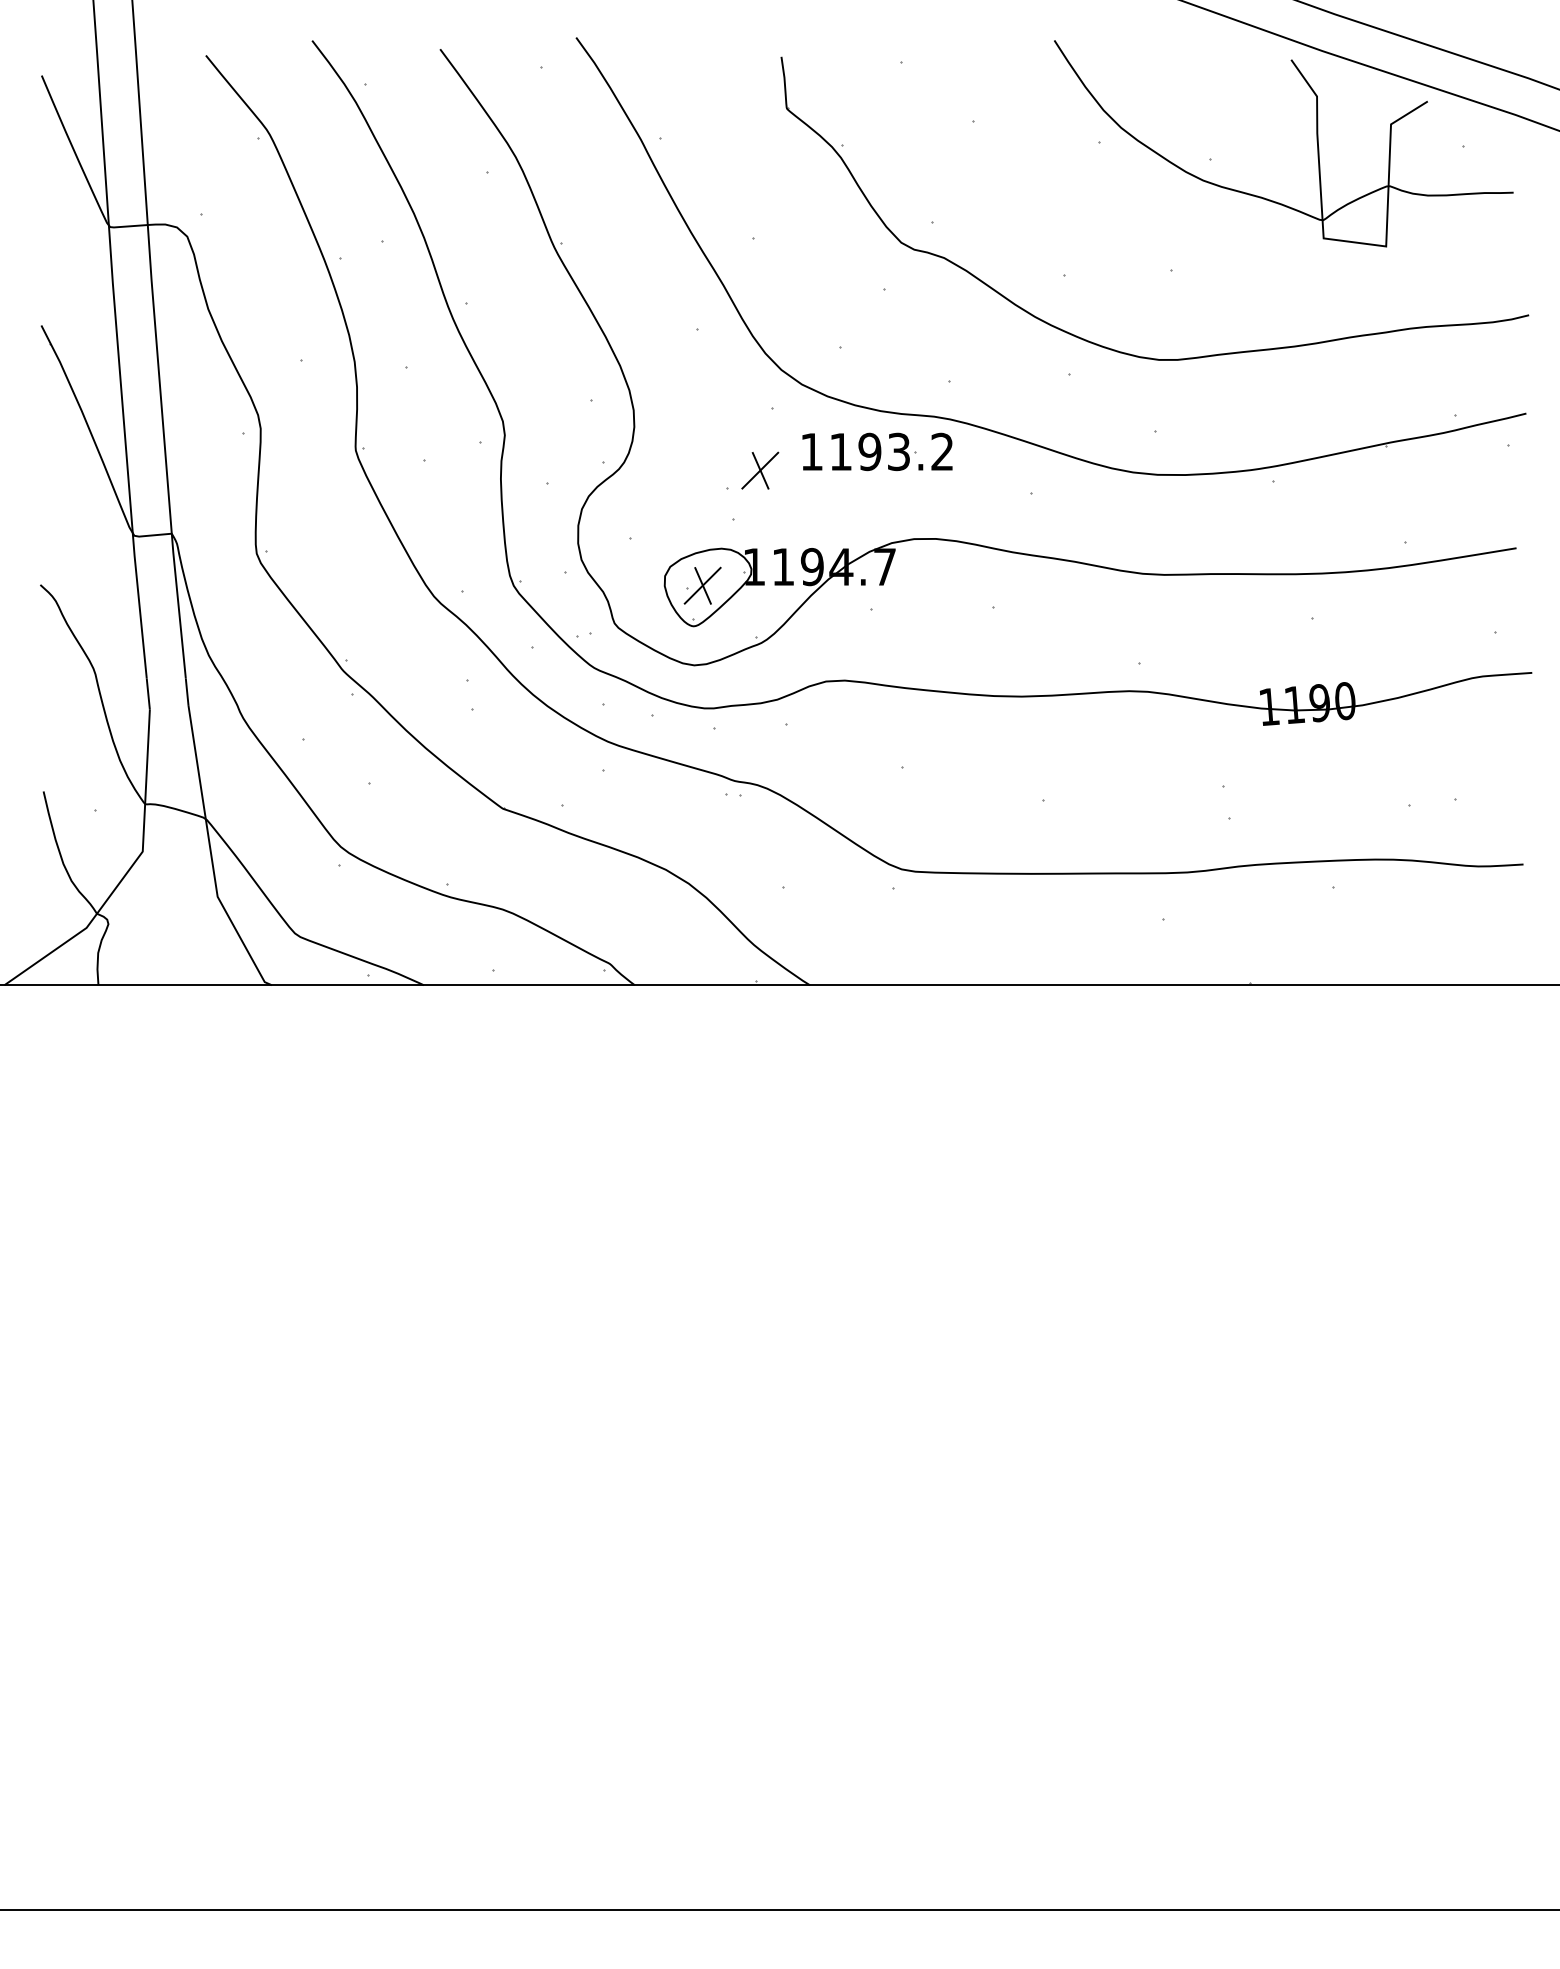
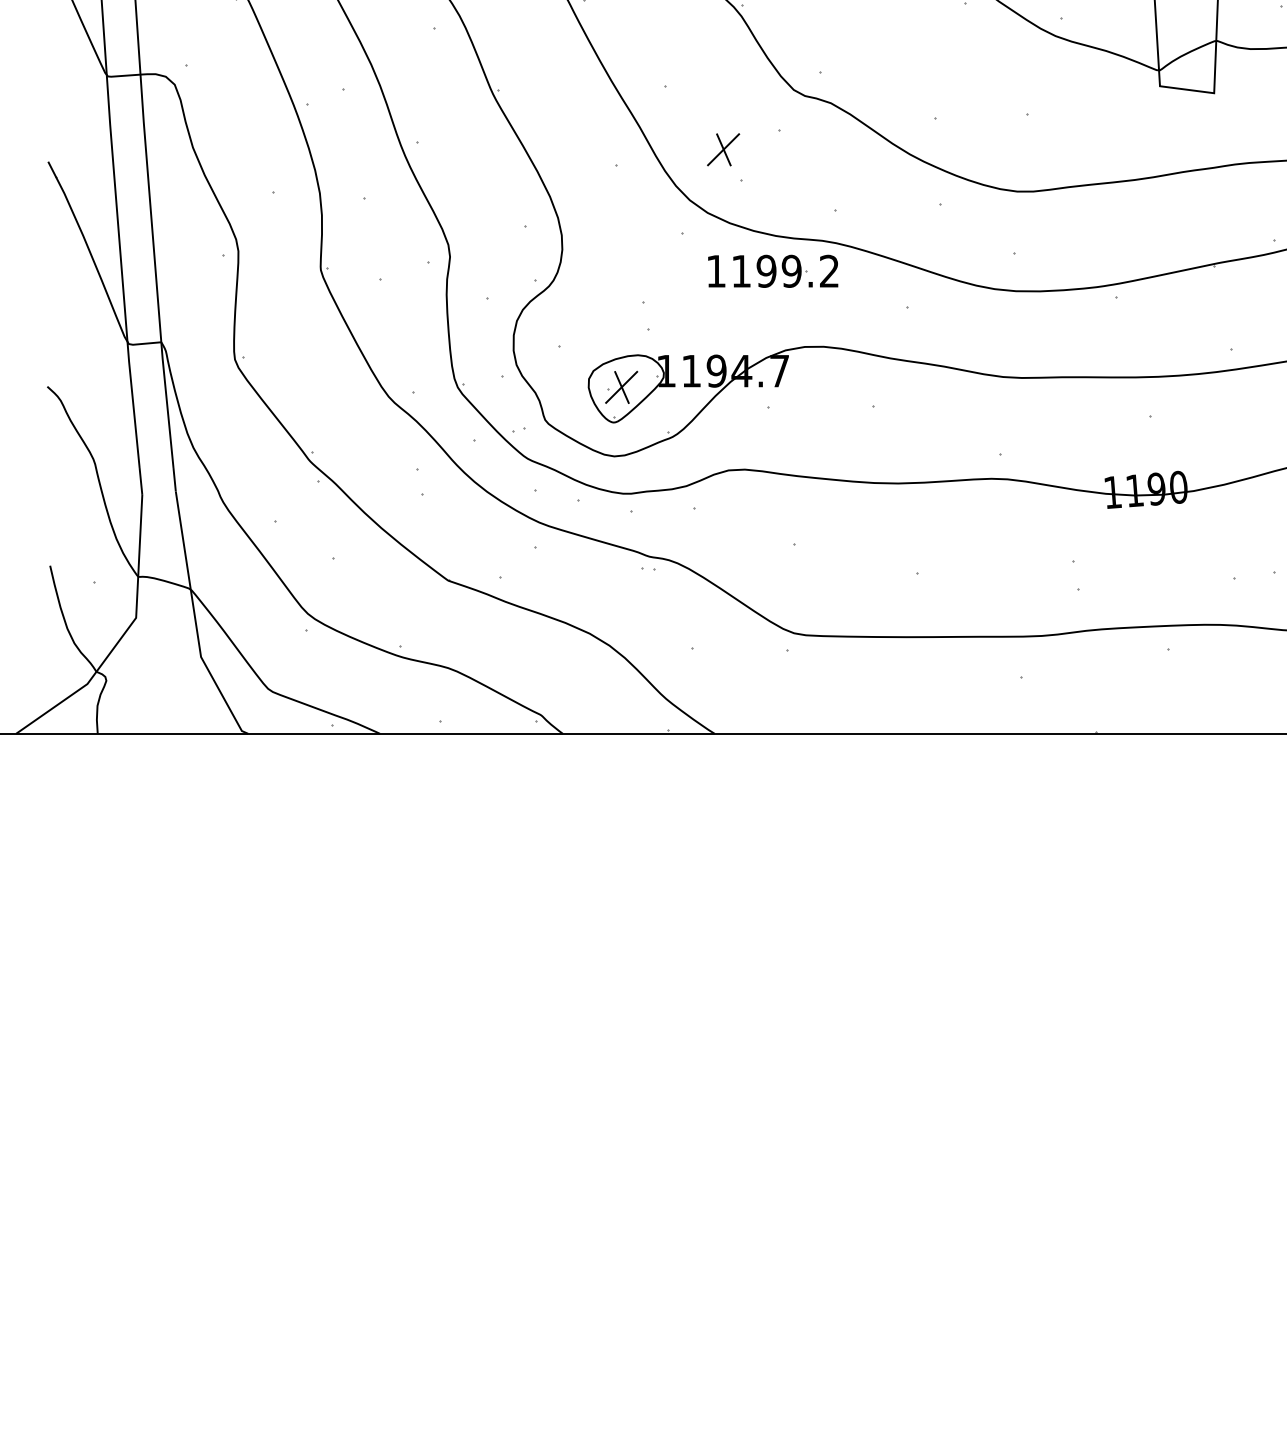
text: (898, 451) -> (791, 270), 1193.2 -> 1199.2
part: (760, 470) -> (723, 149), moved

